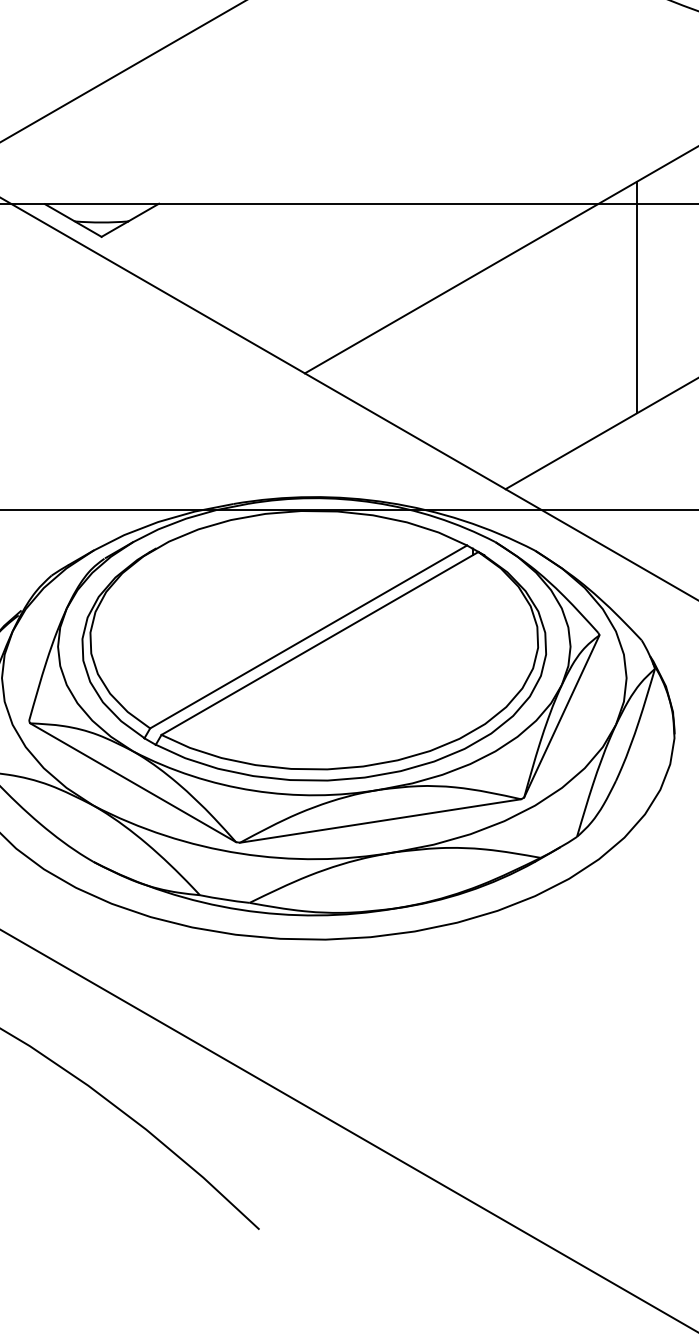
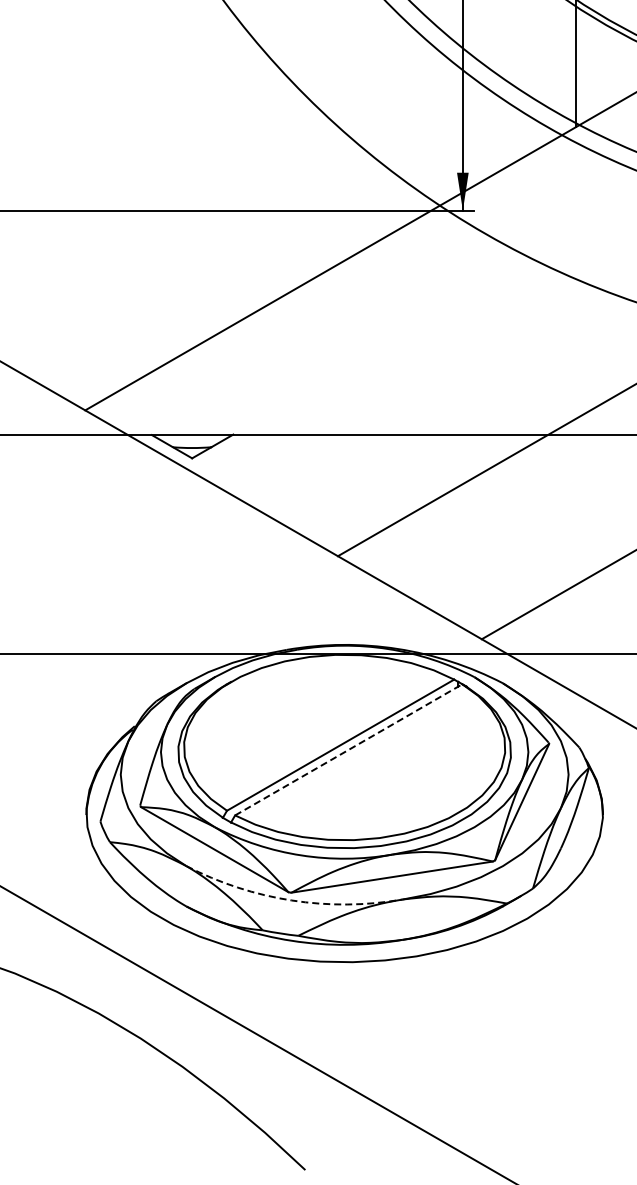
line: (637, 297) -> (576, 501), removed
line: (321, 642) -> (349, 749), solid -> dashed
arc: (240, 853) -> (291, 900), solid -> dashed

